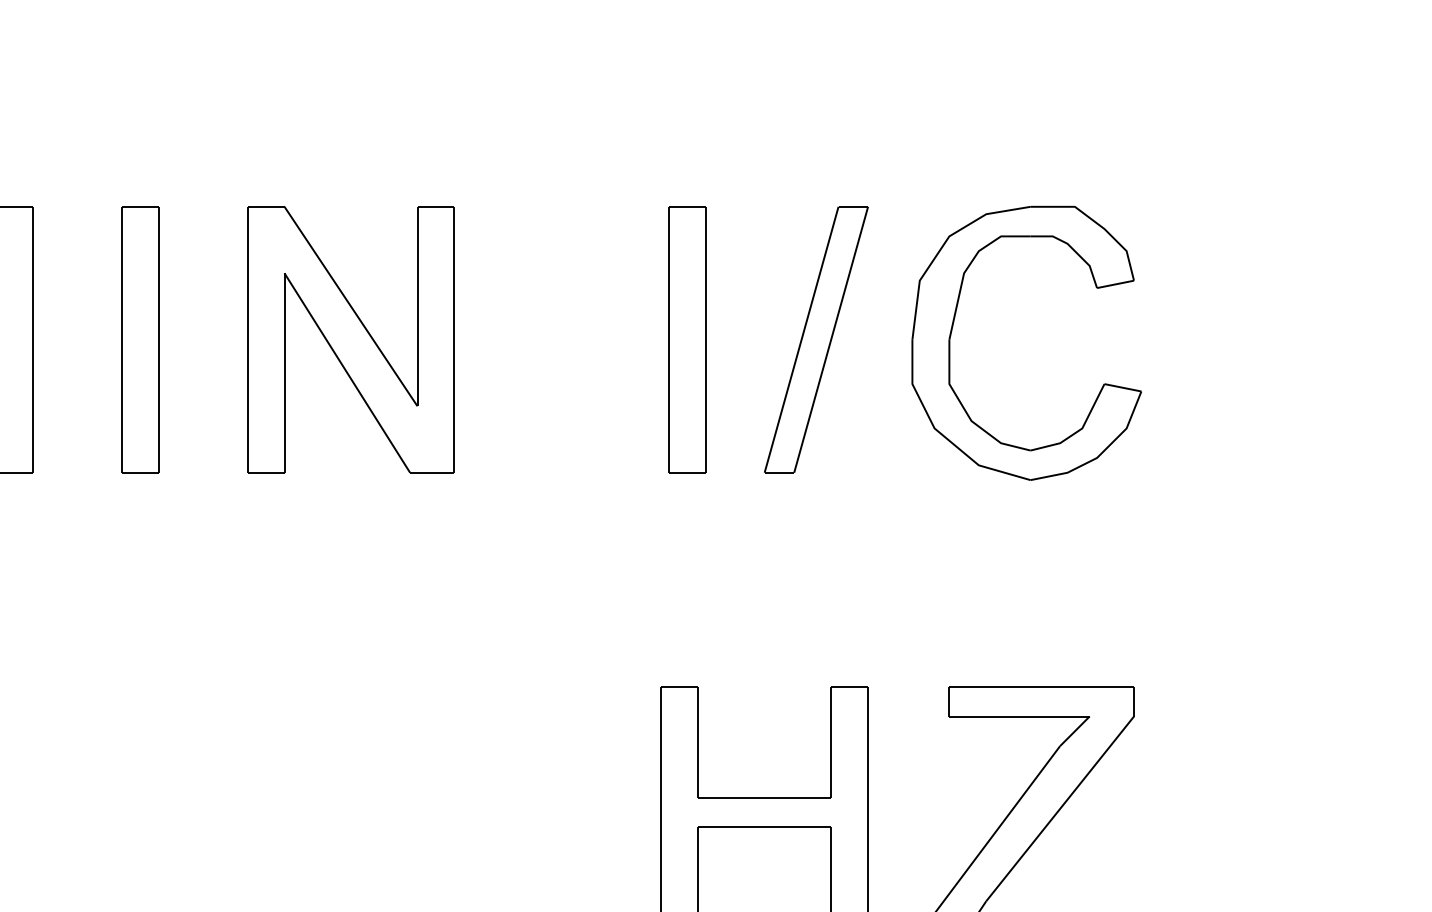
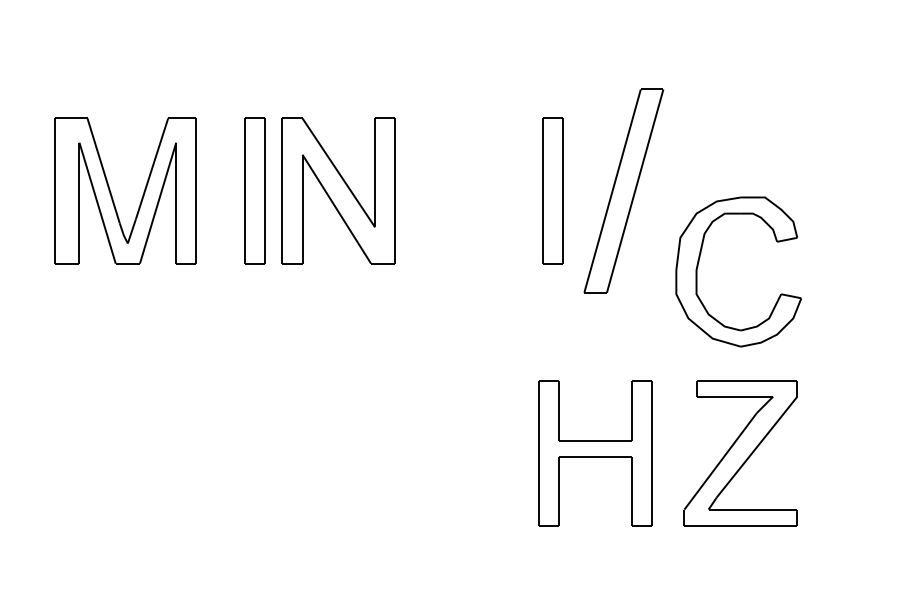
part: (954, 325) -> (699, 262), moved
part: (350, 338) -> (338, 190), moved
part: (815, 338) -> (623, 190), size x1.4

